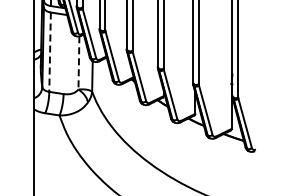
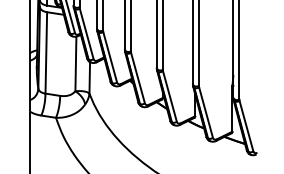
line: (50, 52) -> (46, 53), dashed -> solid
line: (78, 62) -> (75, 63), dashed -> solid

